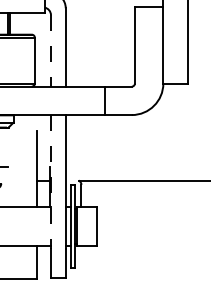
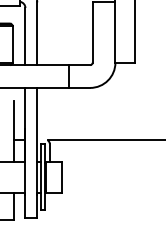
line: (51, 50) -> (25, 36), dashed -> solid
line: (51, 181) -> (25, 141), dashed -> solid

